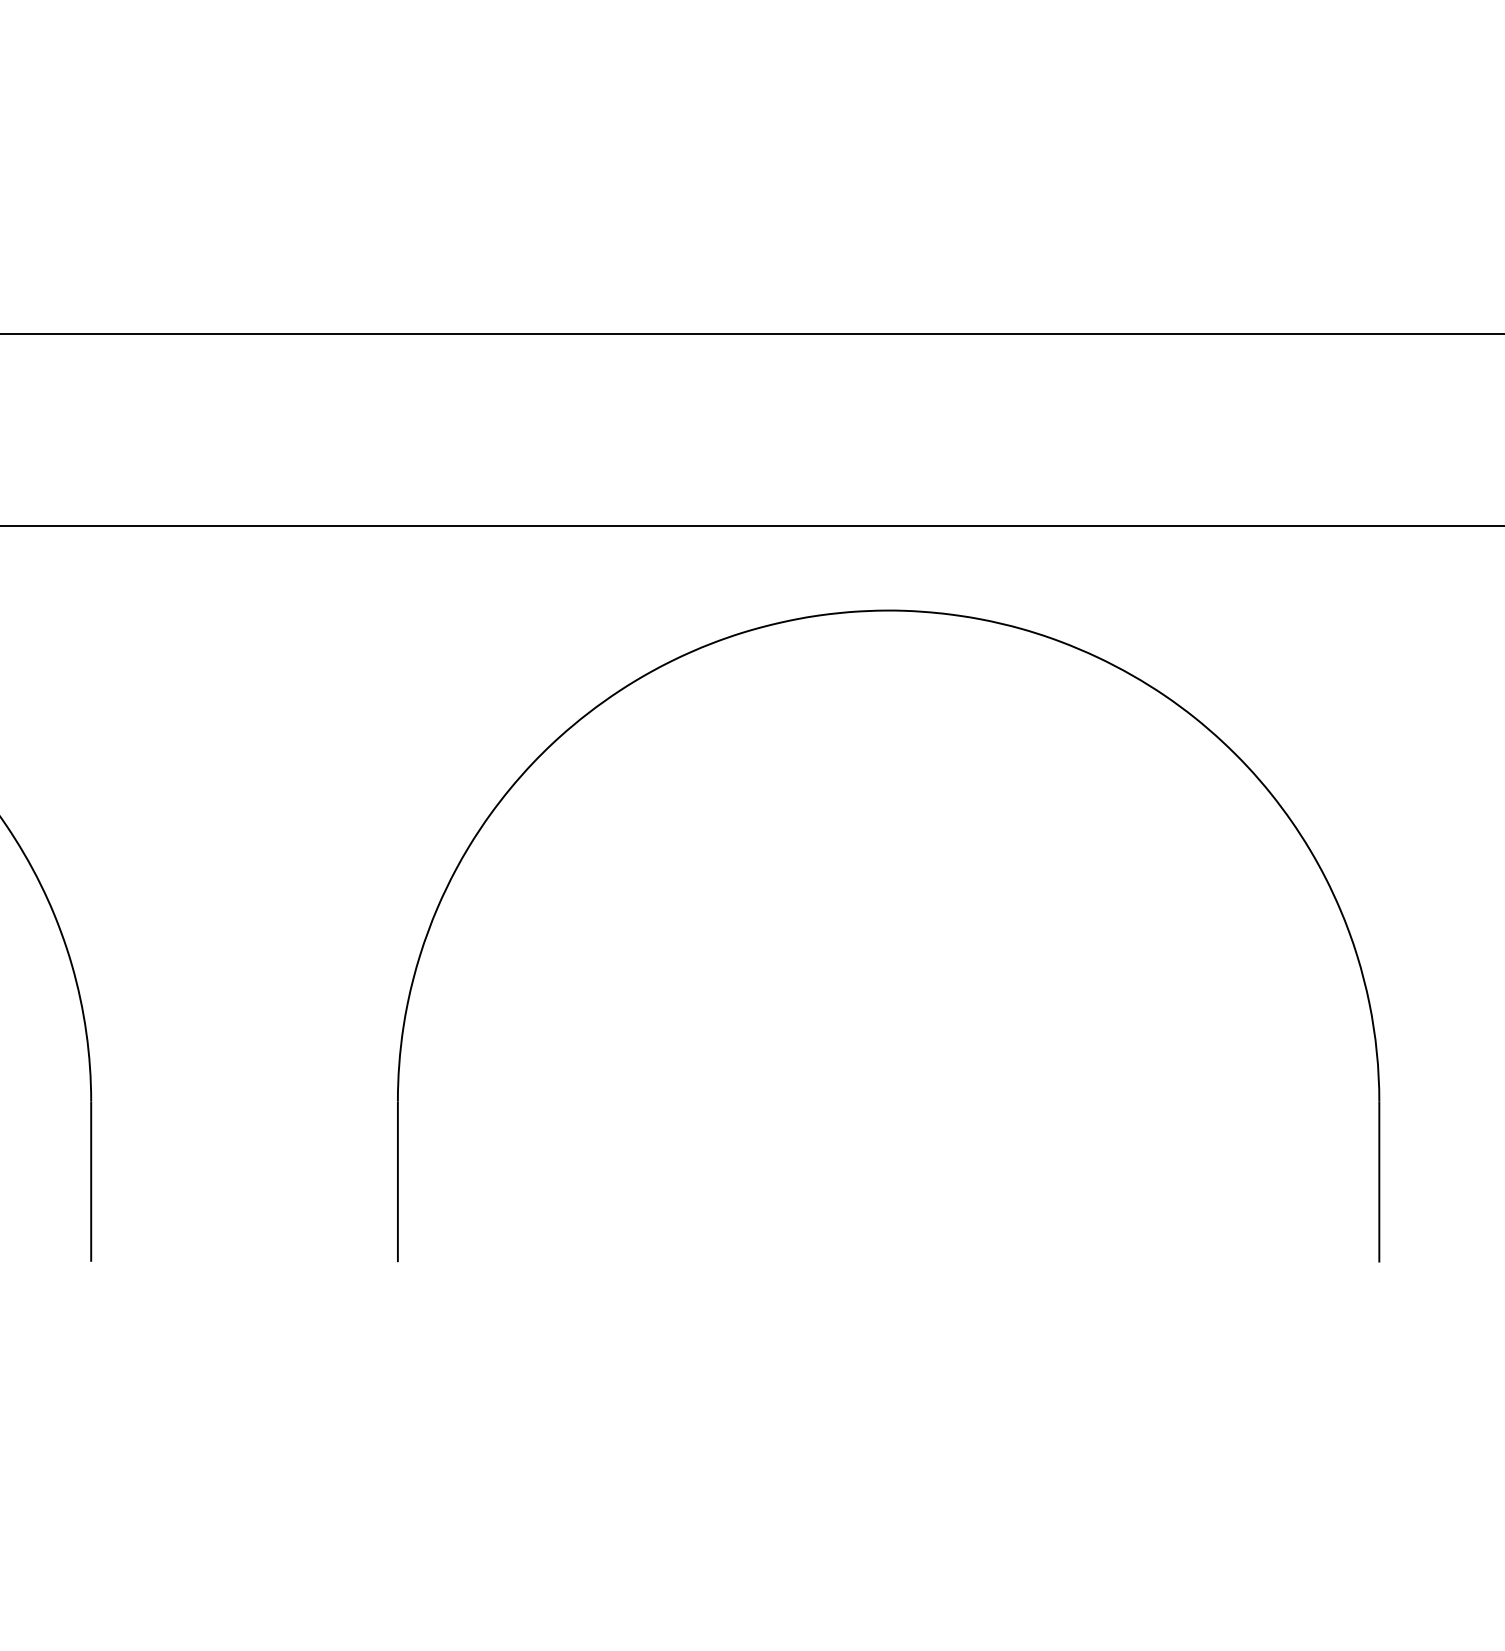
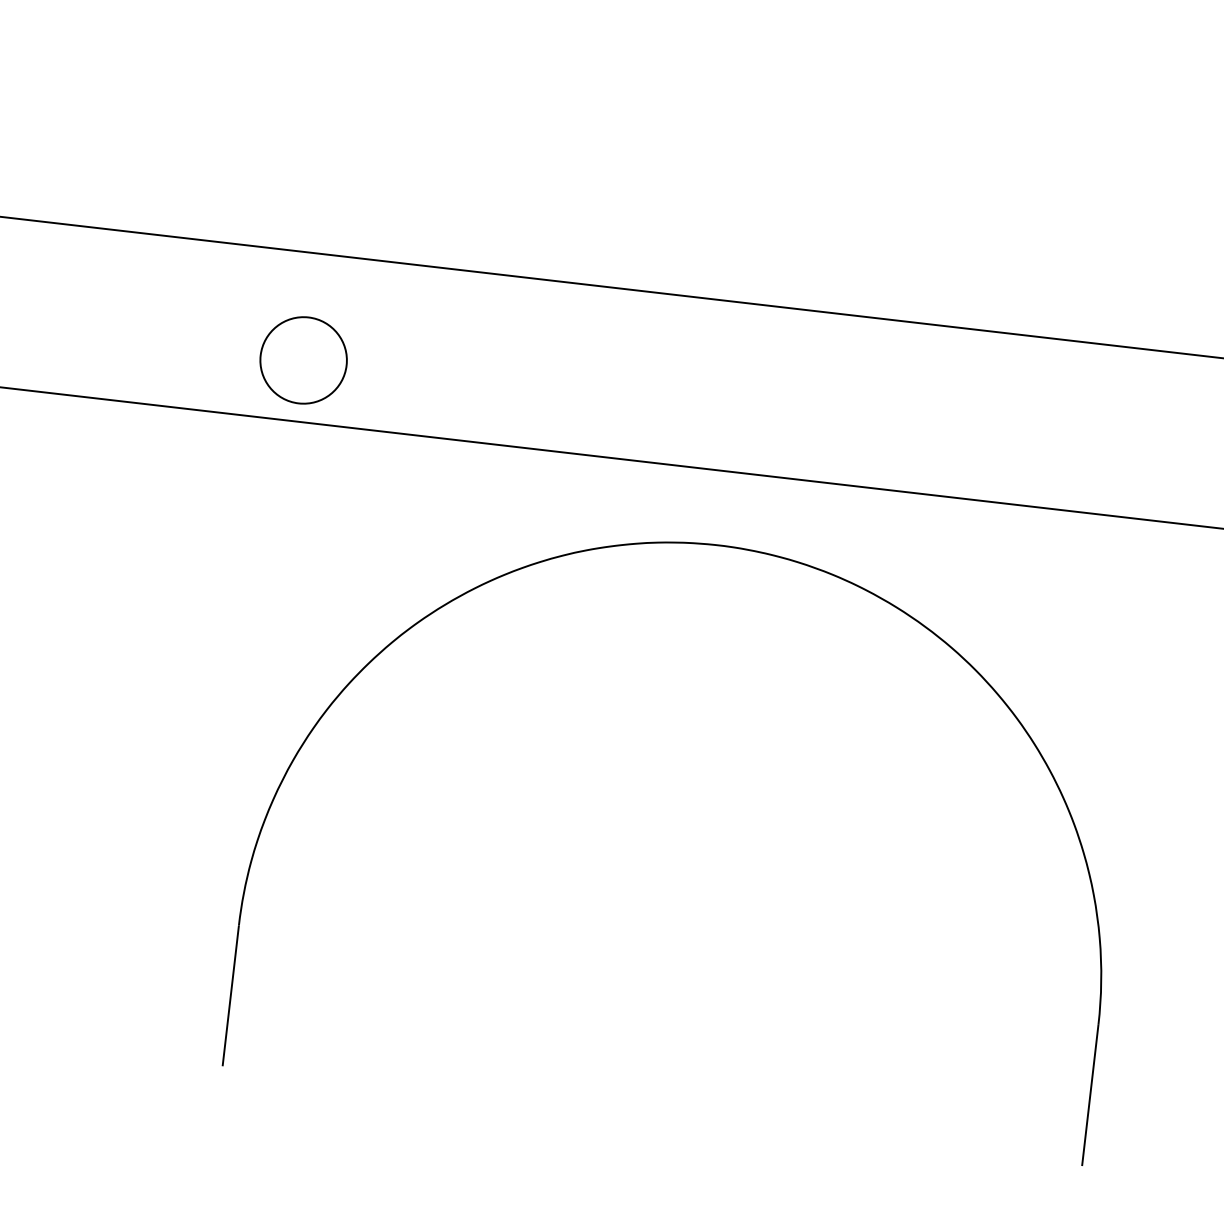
circle: (397, 456) -> (303, 360), added

